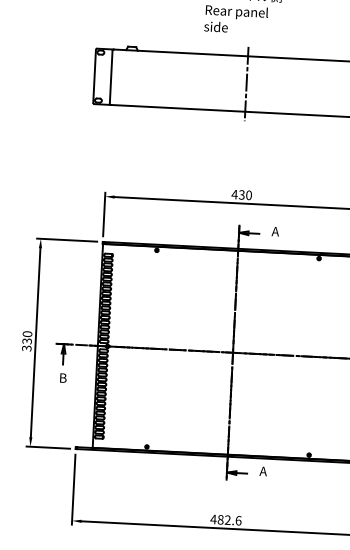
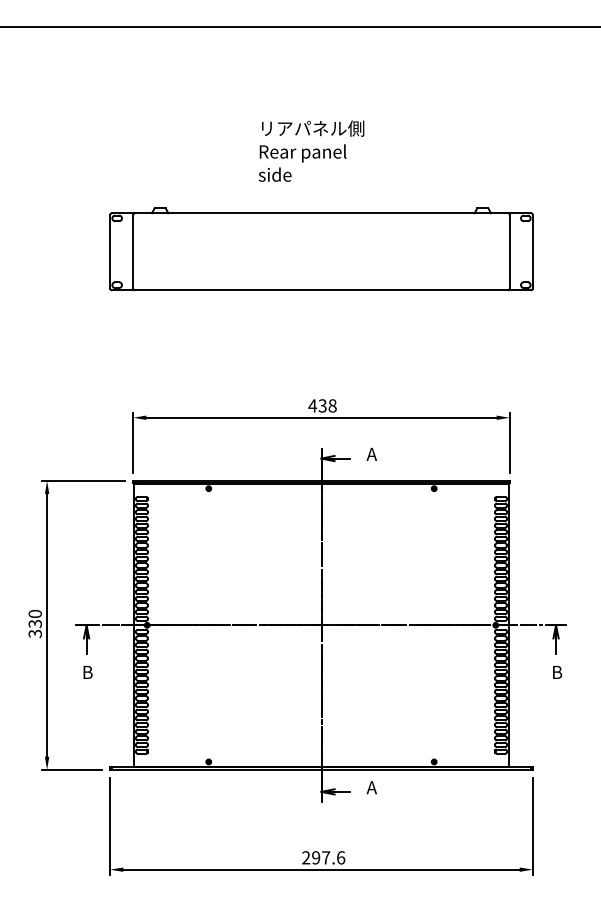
line: (246, 83) -> (321, 251), removed
text: (248, 195) -> (332, 405), 430 -> 438
text: (220, 519) -> (315, 857), 482.6 -> 297.6

